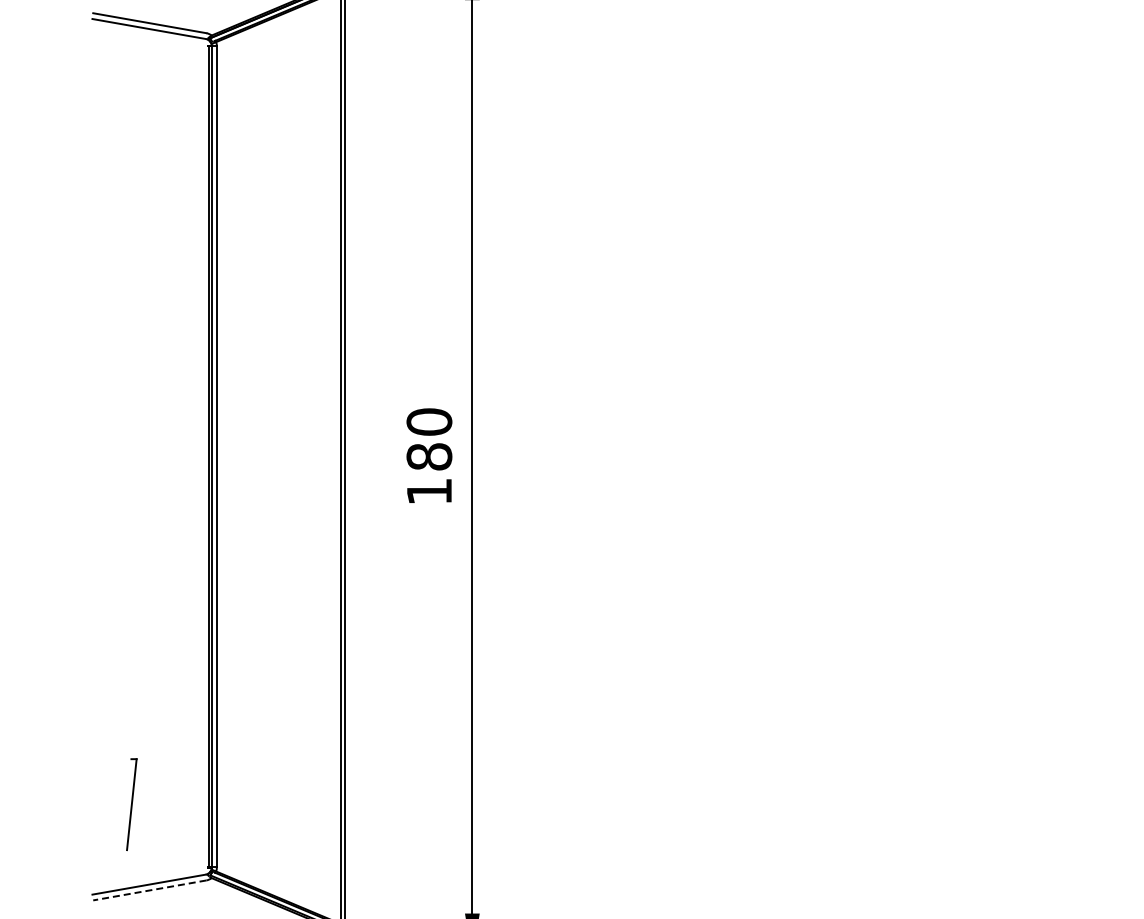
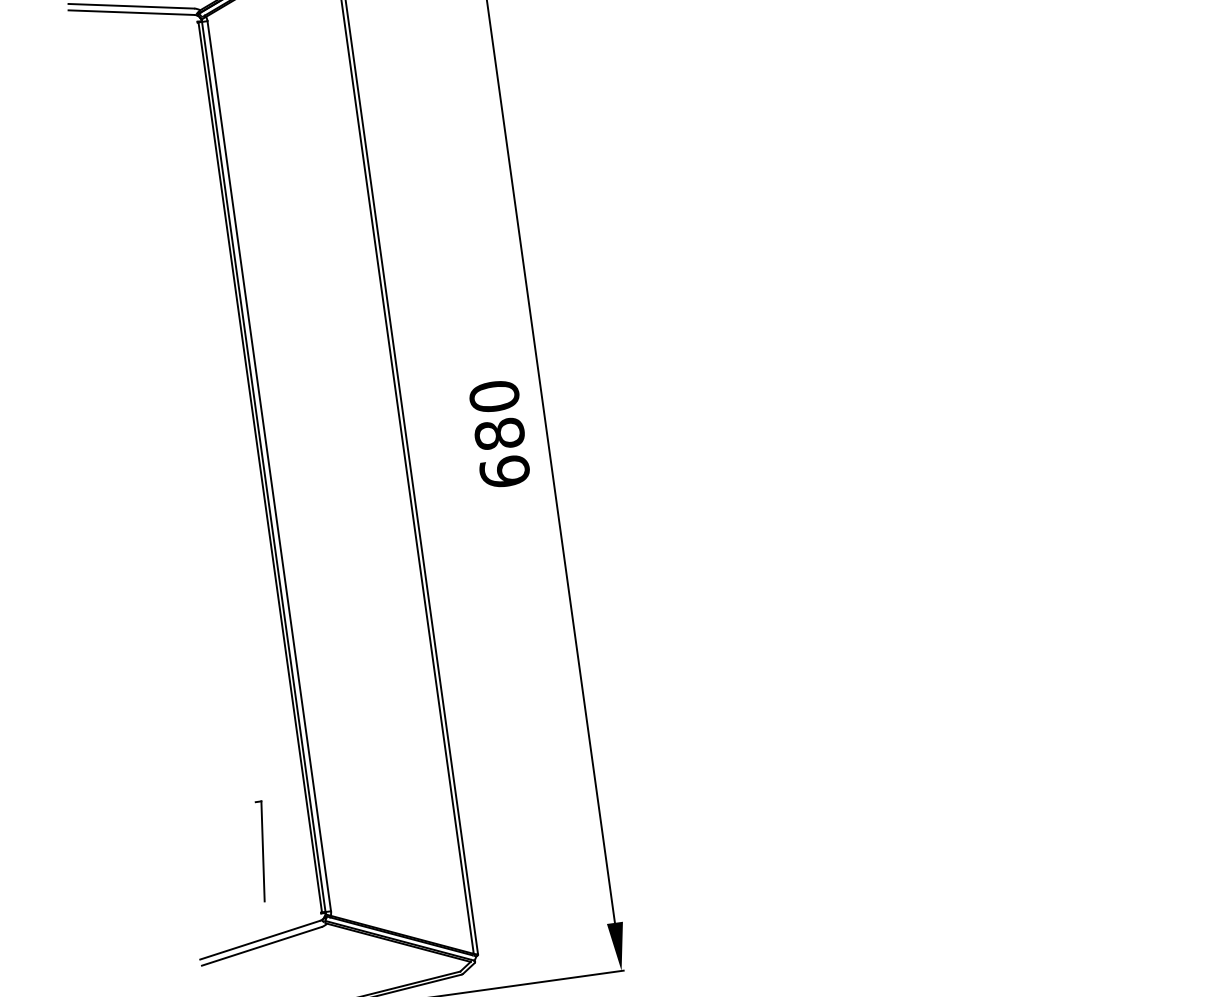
text: (429, 491) -> (504, 471), 180 -> 680
part: (131, 804) -> (262, 851), moved
line: (149, 890) -> (261, 946), dashed -> solid

